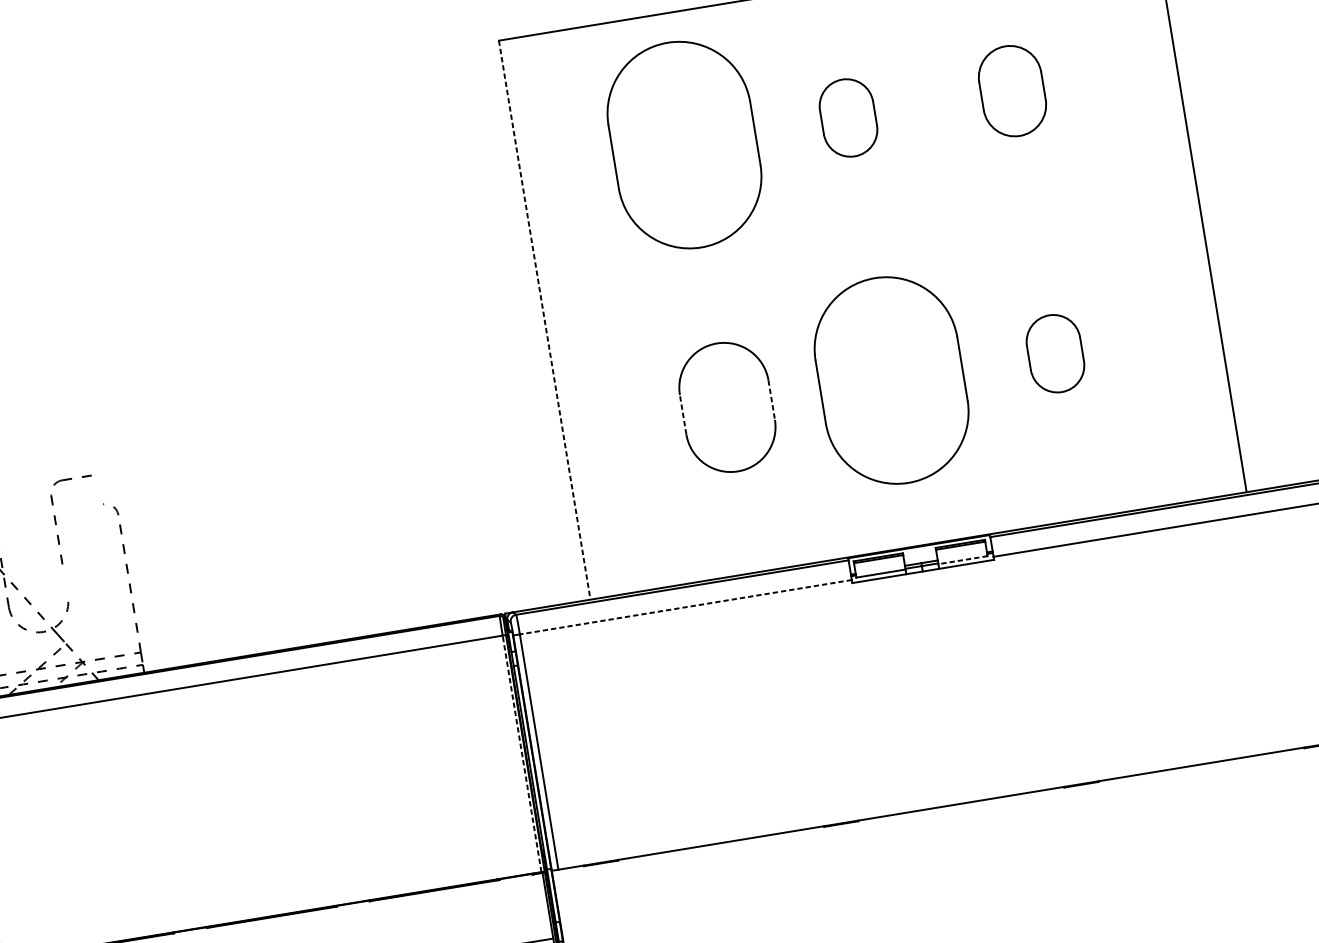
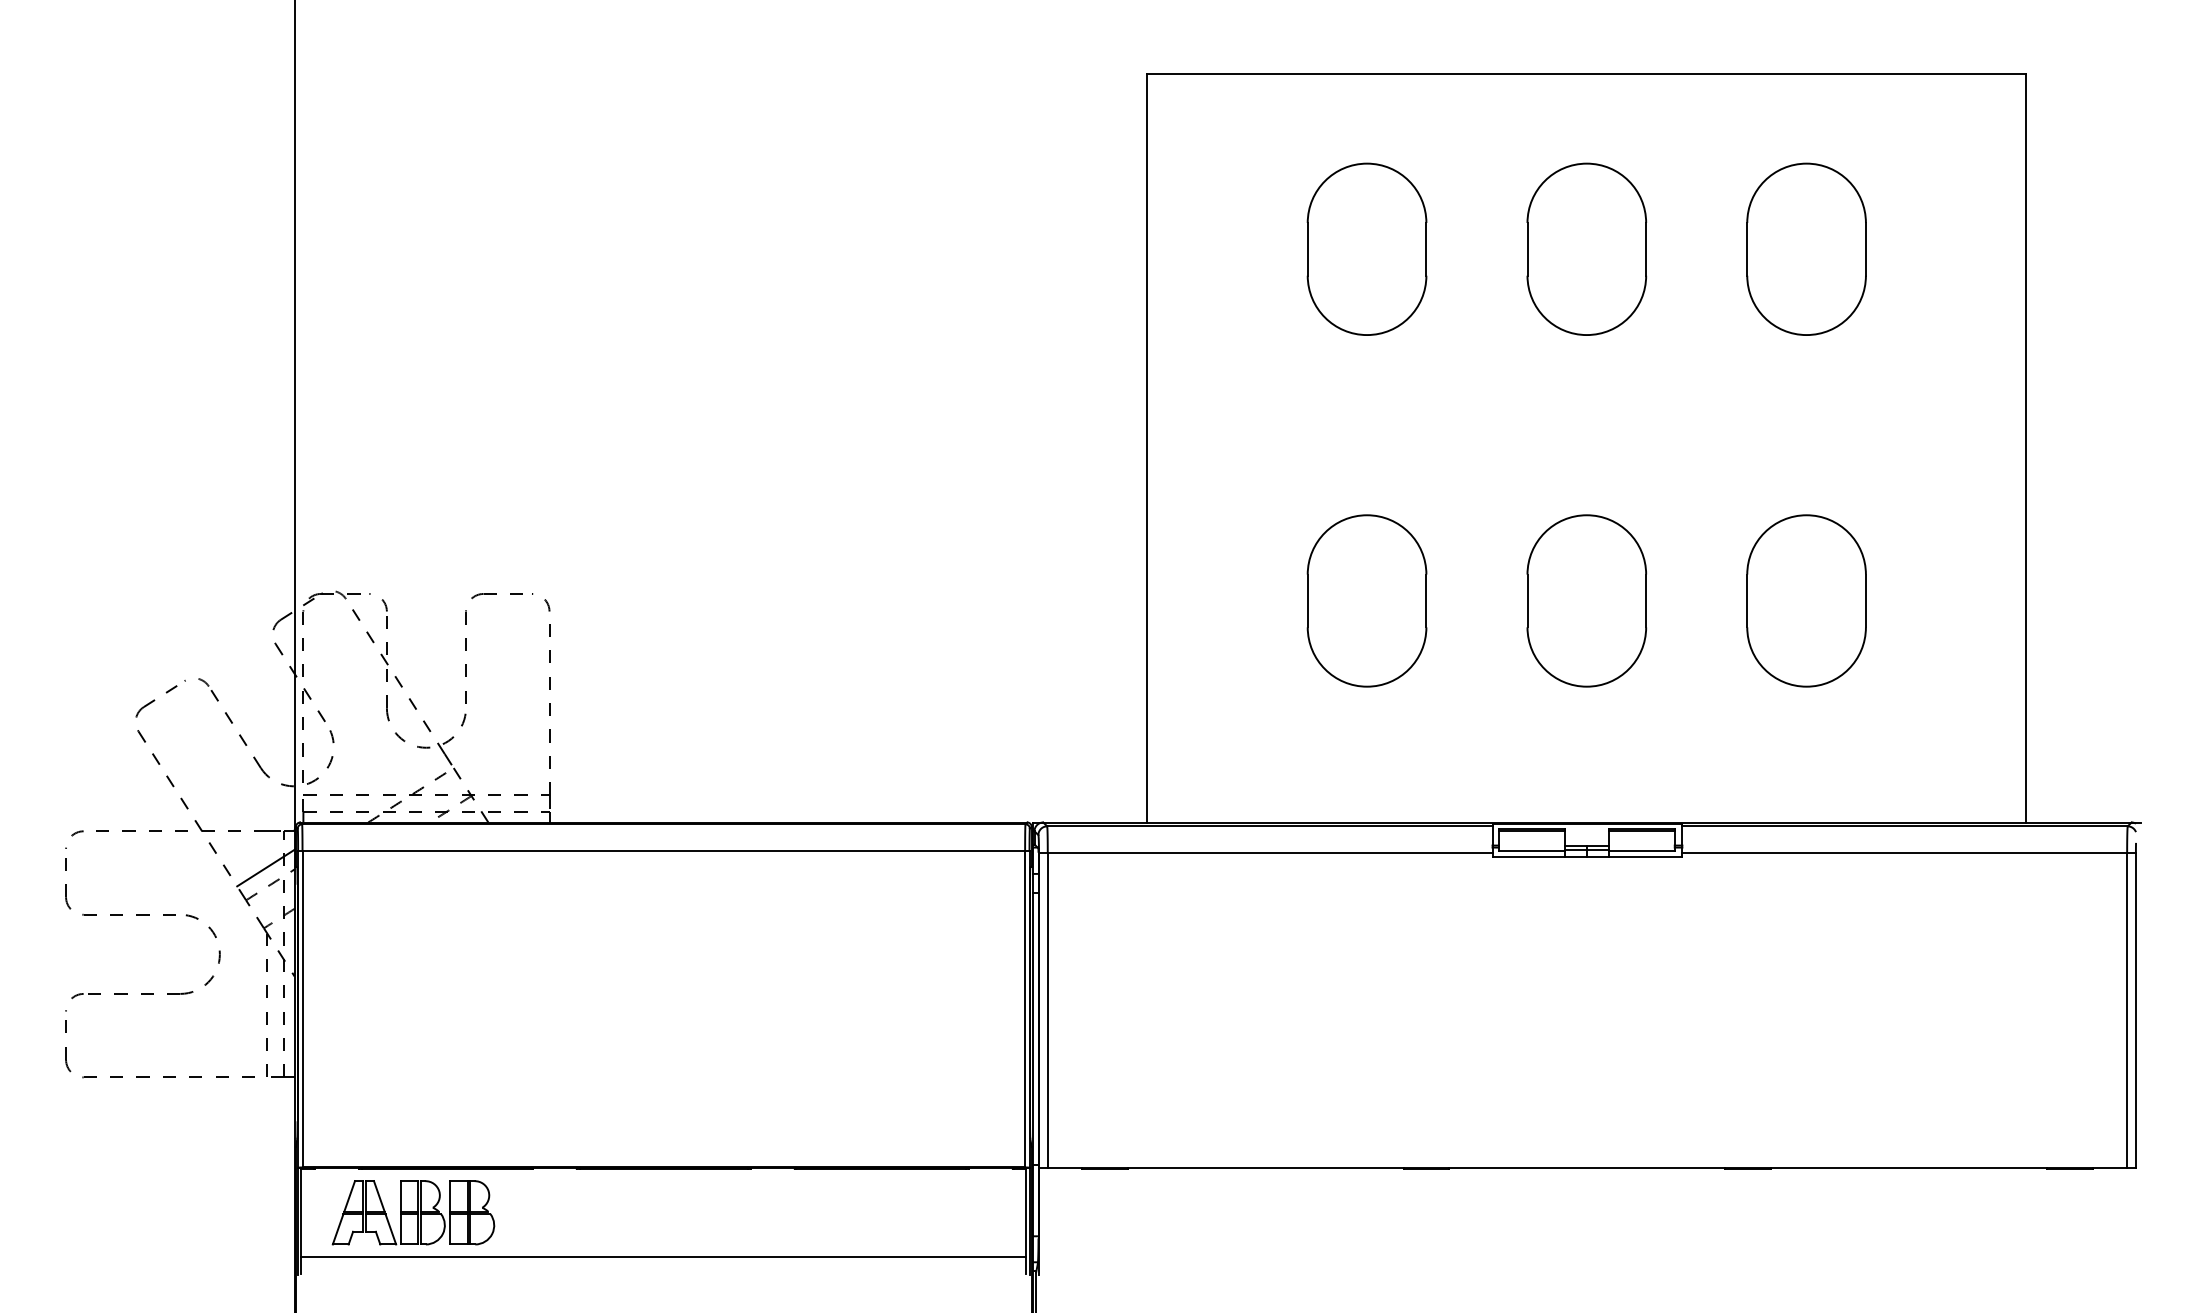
part: (1012, 90) -> (1806, 248), size x1.43
part: (848, 117) -> (1586, 248), size x1.67
part: (683, 144) -> (1366, 248), size x0.62
line: (544, 320) -> (1147, 448), dashed -> solid
part: (1055, 353) -> (1806, 600), size x1.67
part: (891, 380) -> (1586, 600), size x0.62
line: (771, 400) -> (1426, 601), dashed -> solid
line: (682, 414) -> (1307, 600), dashed -> solid
part: (56, 523) -> (466, 648), moved
line: (962, 560) -> (1641, 850), dashed -> solid
line: (685, 607) -> (1269, 852), dashed -> solid
line: (522, 753) -> (1025, 1008), dashed -> solid

